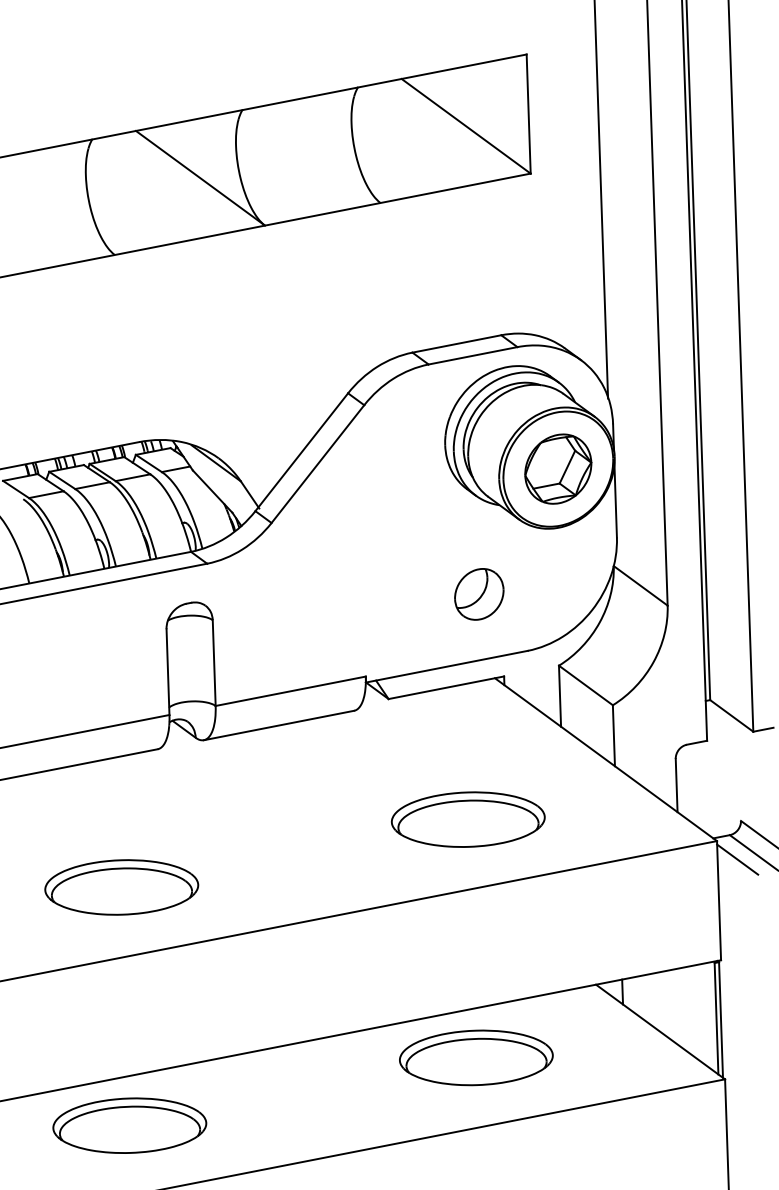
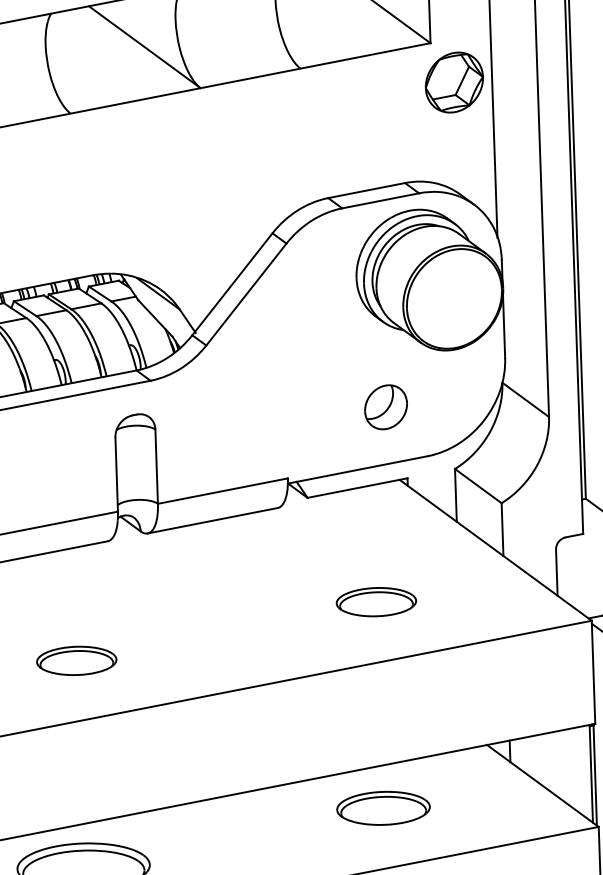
part: (558, 468) -> (454, 82), moved
part: (467, 819) -> (375, 602), size x0.6
part: (121, 887) -> (76, 660), size x0.6
part: (476, 1057) -> (383, 808), size x0.7

